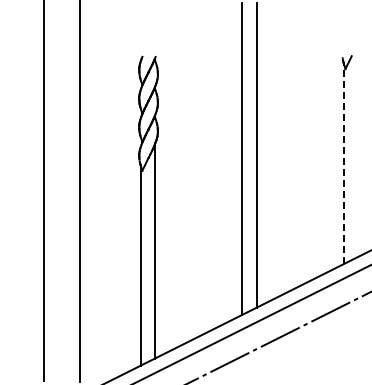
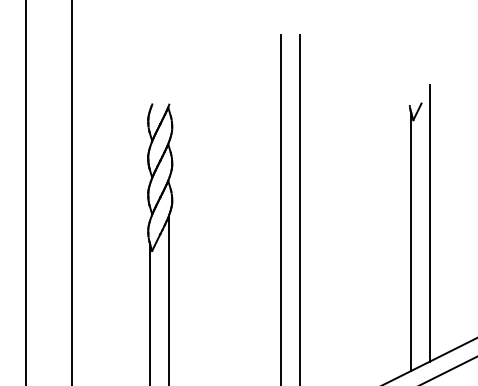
line: (358, 149) -> (430, 223), added
line: (343, 163) -> (410, 241), dashed -> solid

